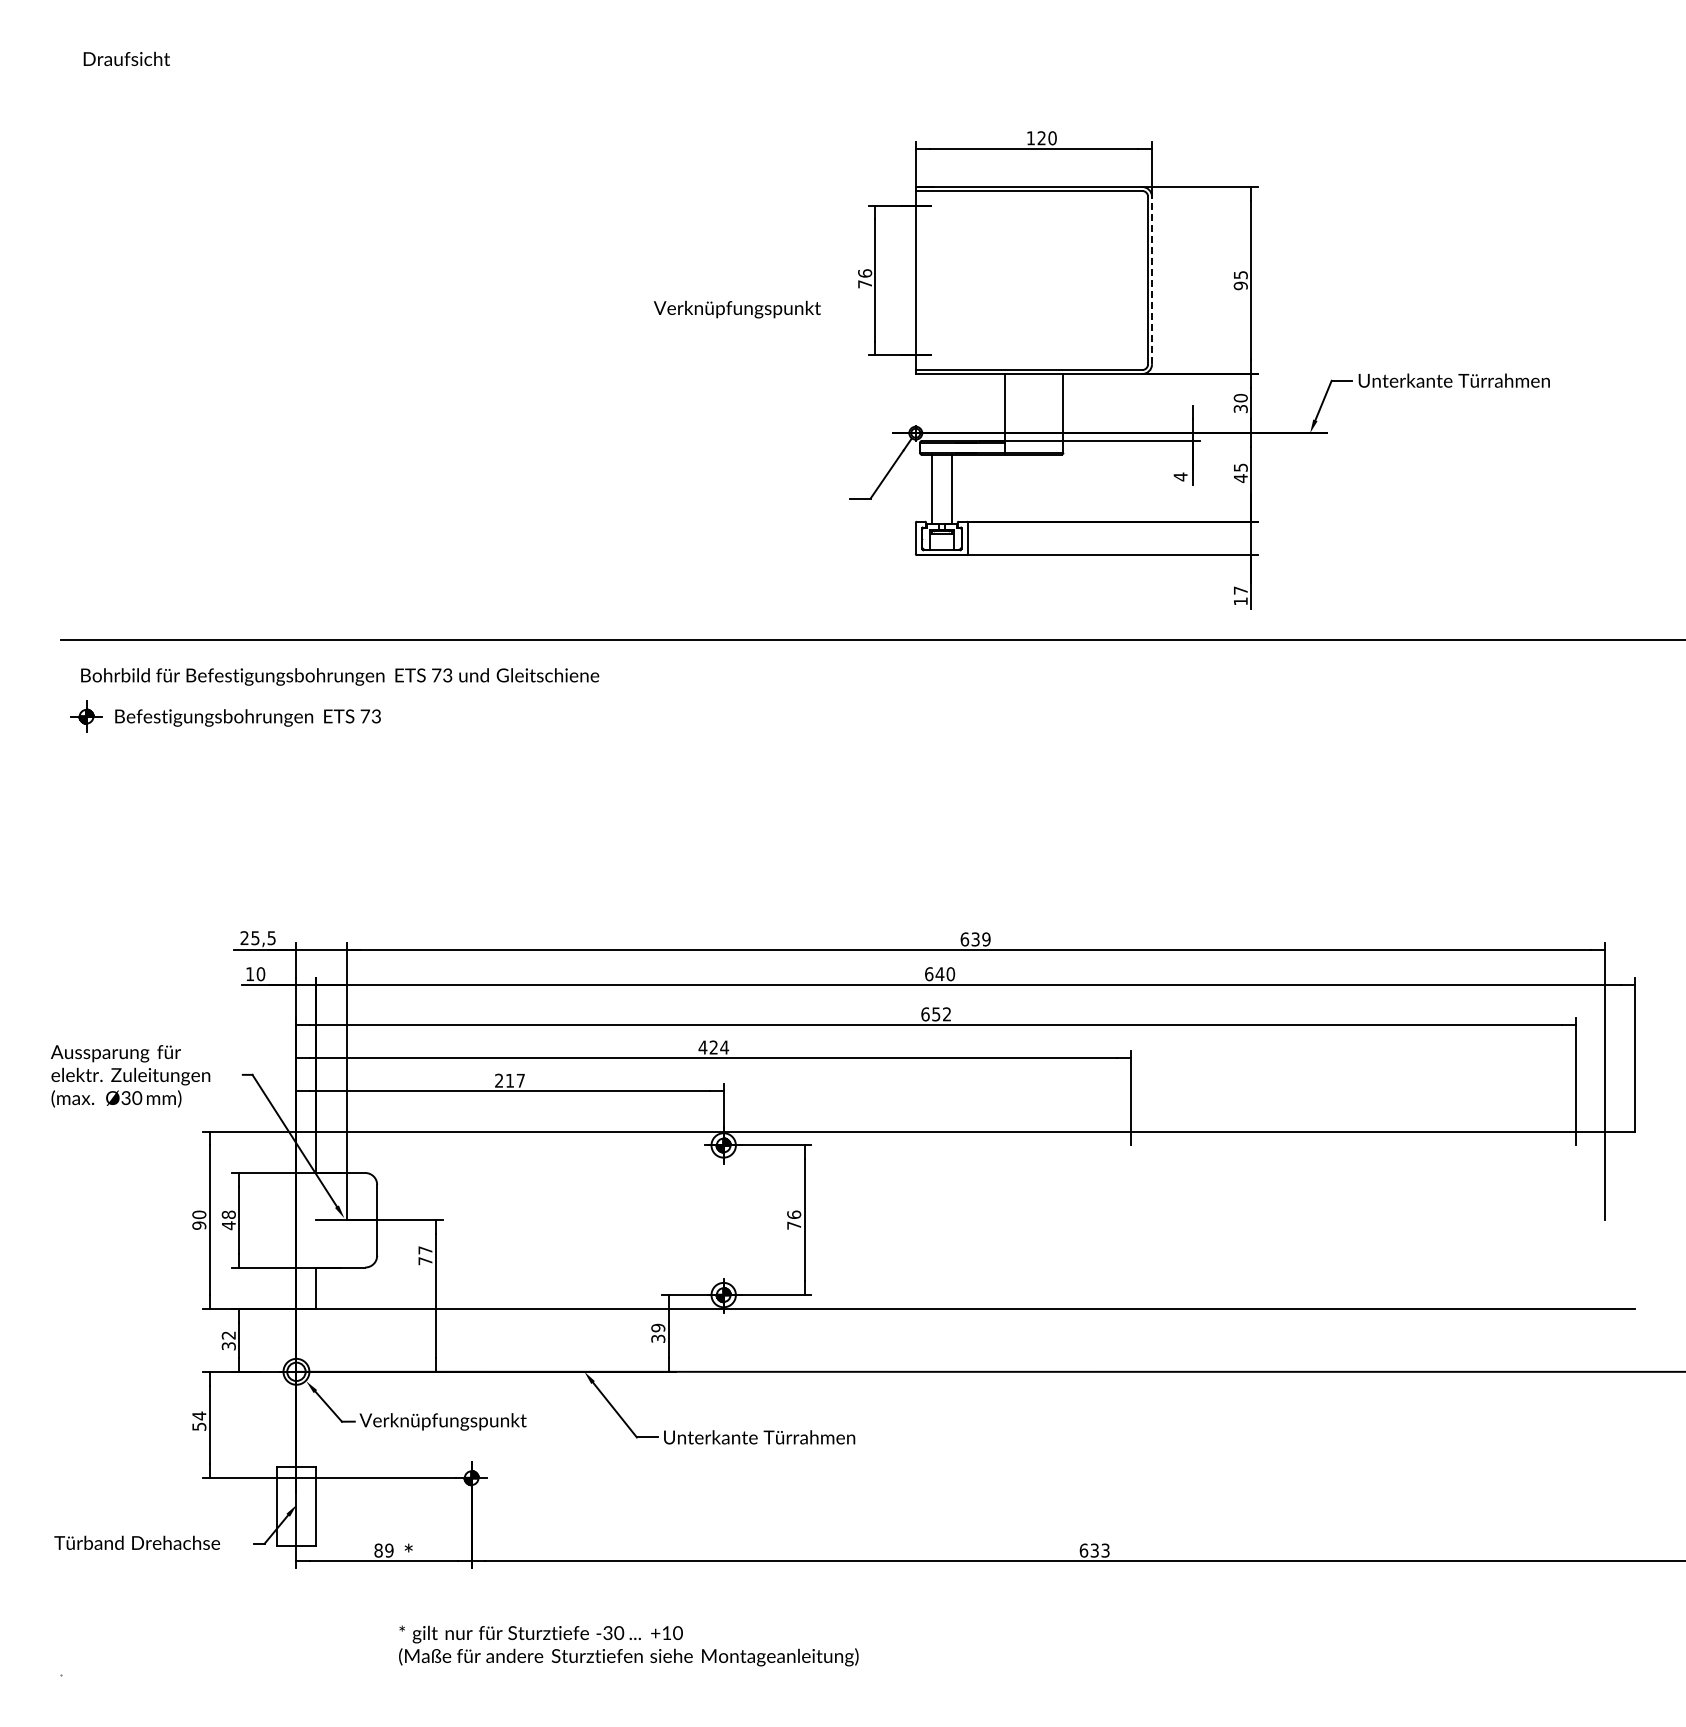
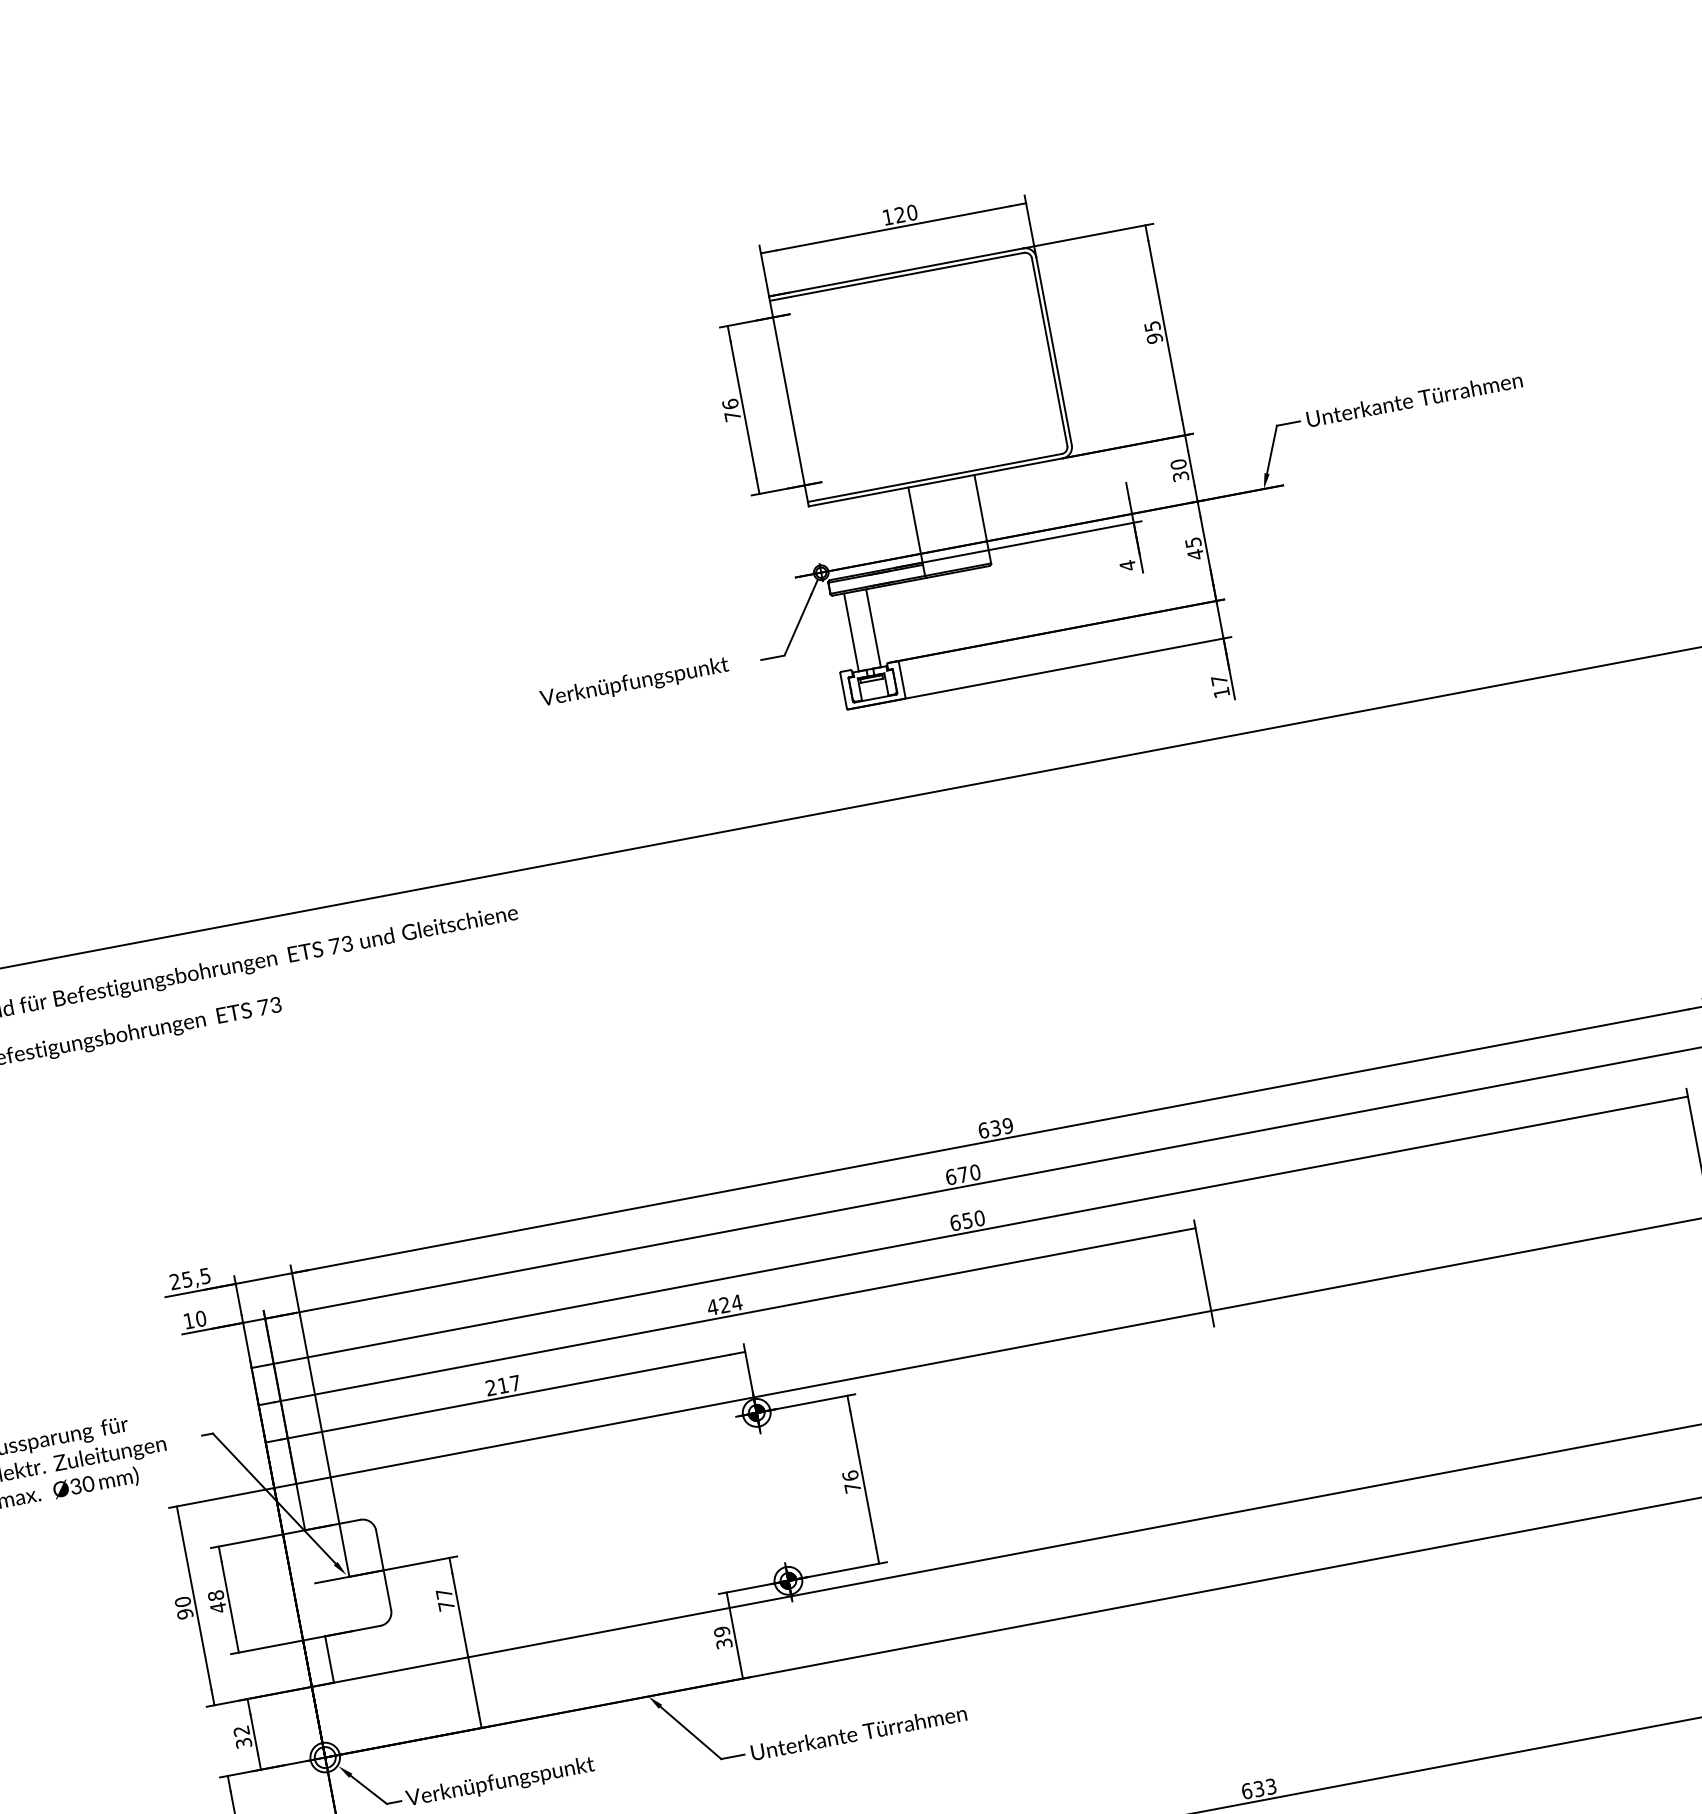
line: (1152, 280) -> (1054, 351), dashed -> solid
text: (736, 309) -> (633, 682), moved
text: (939, 974) -> (962, 1175), 640 -> 670
text: (946, 1014) -> (979, 1218), 652 -> 650

